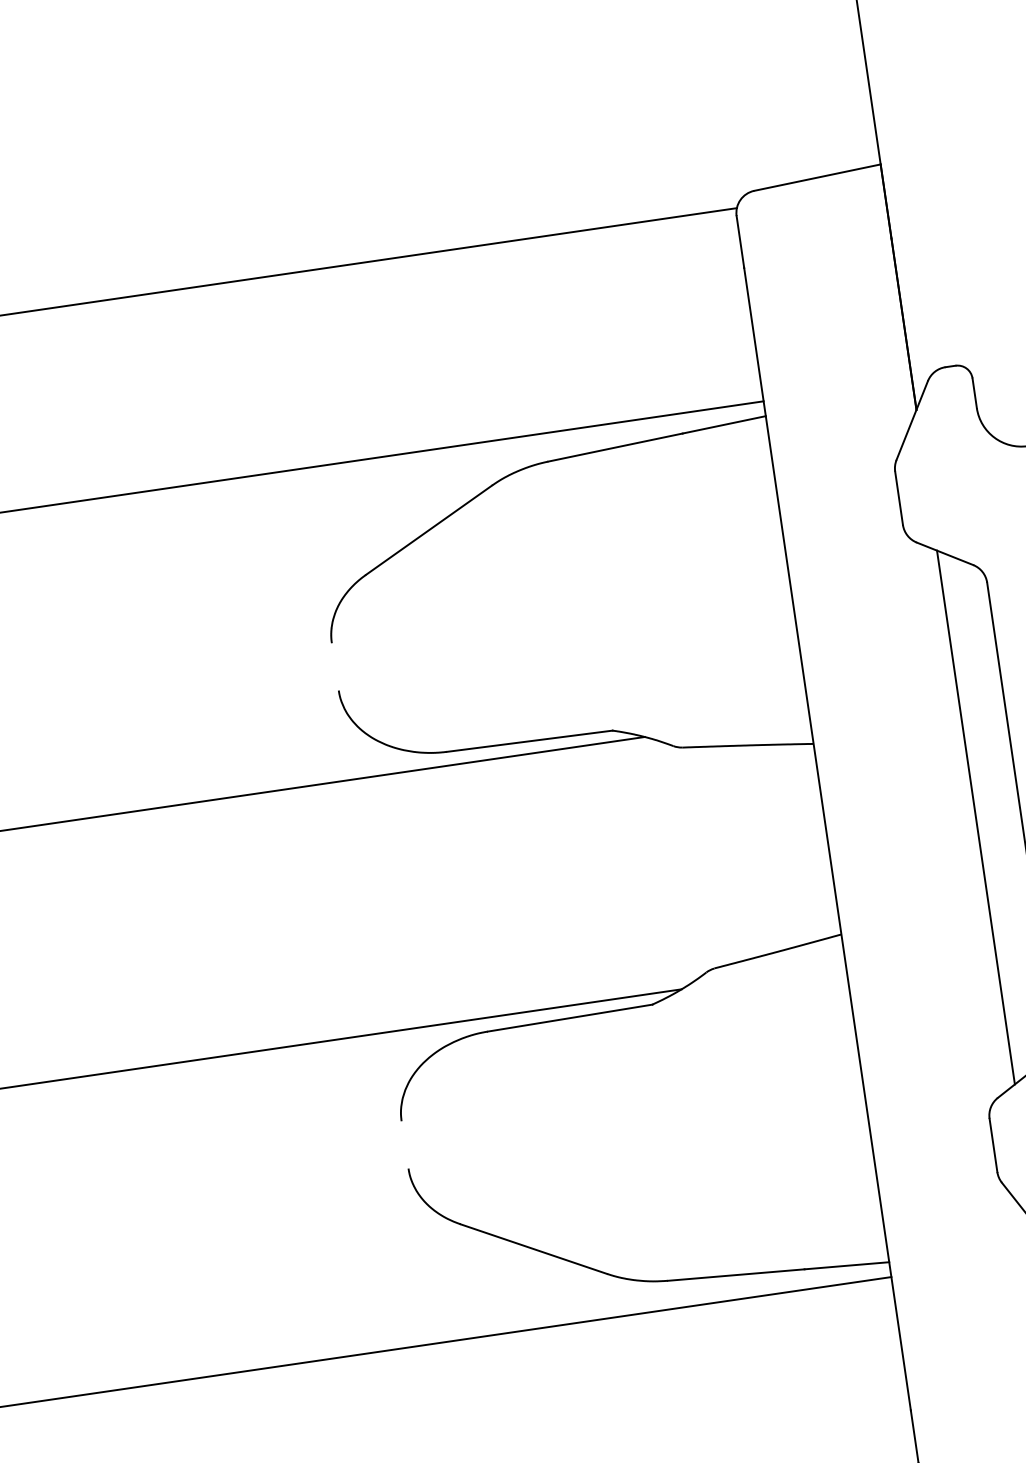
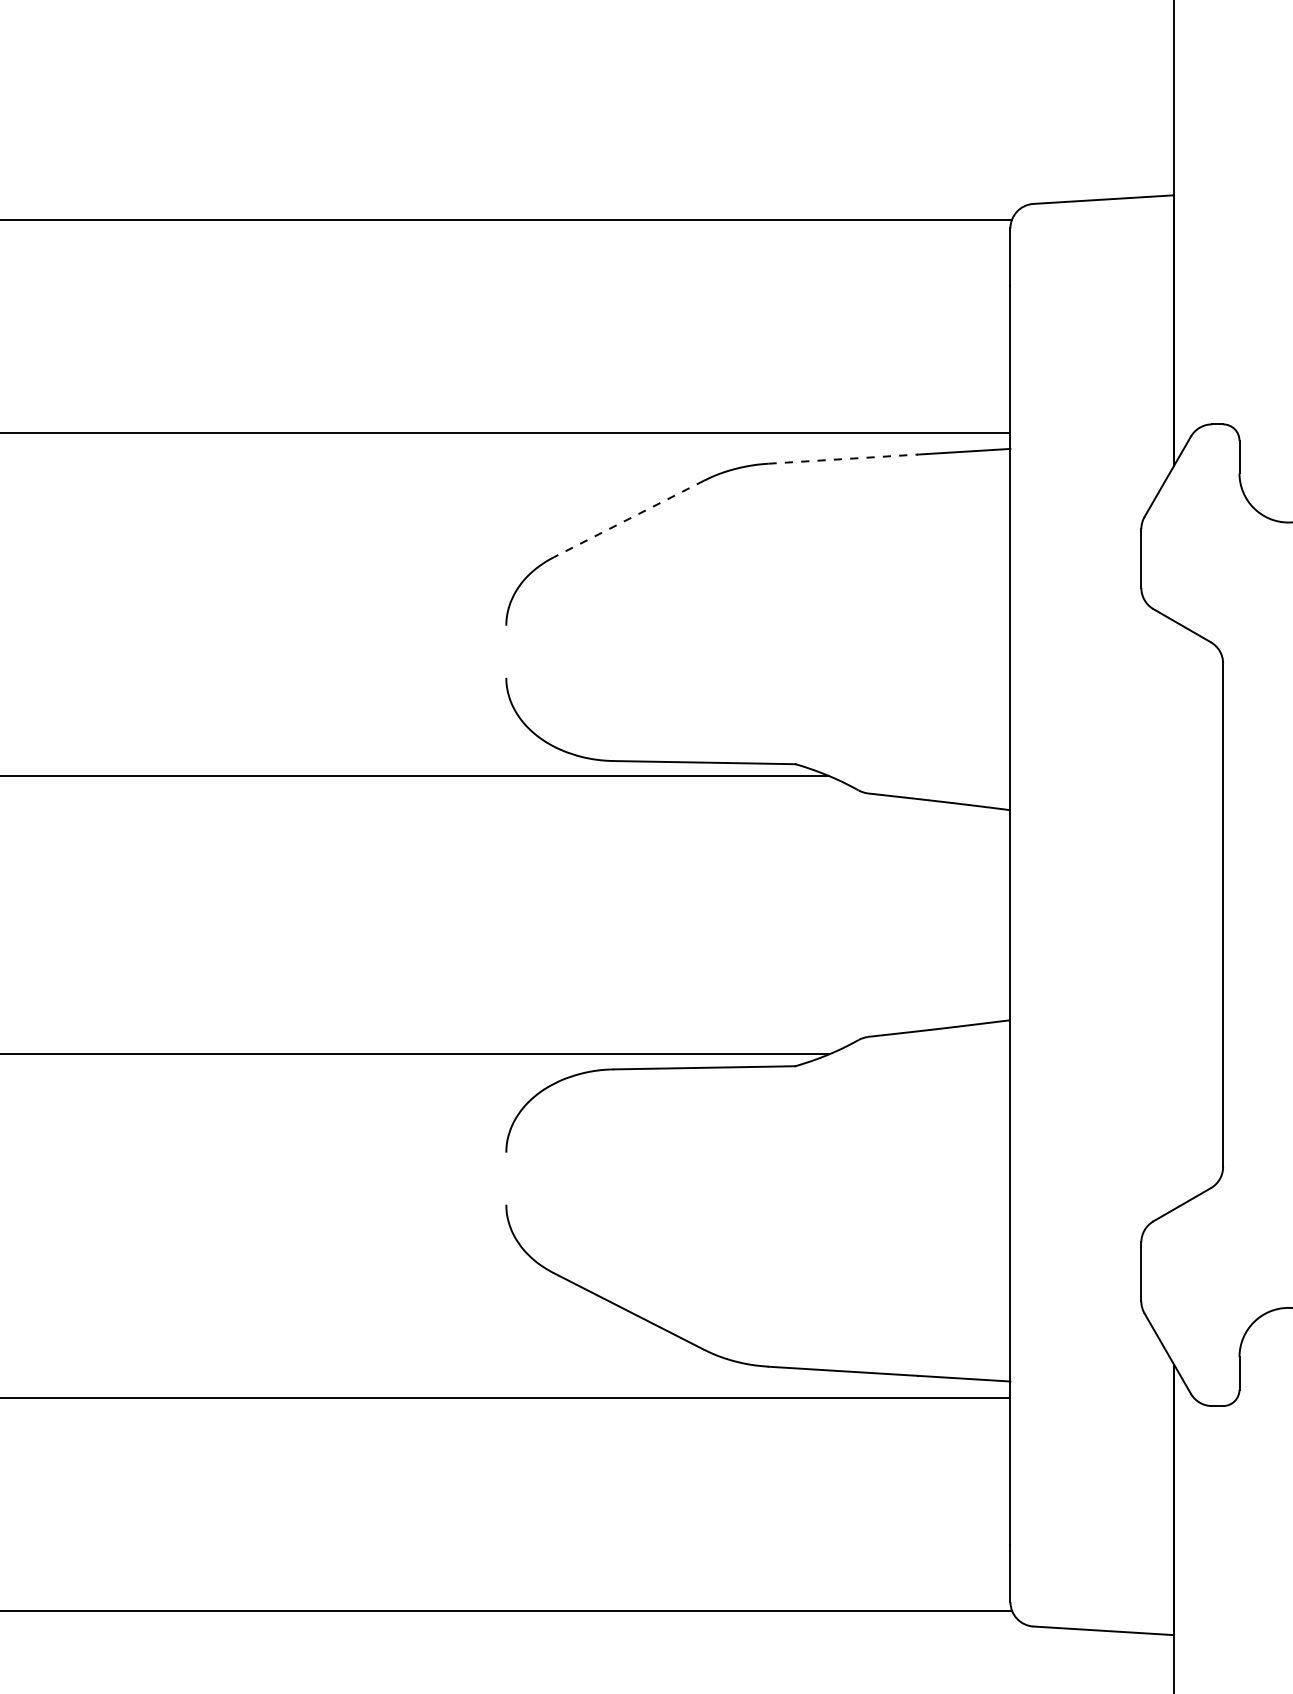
line: (615, 447) -> (843, 459), solid -> dashed
line: (428, 530) -> (628, 519), solid -> dashed
line: (976, 817) -> (1174, 915), removed

